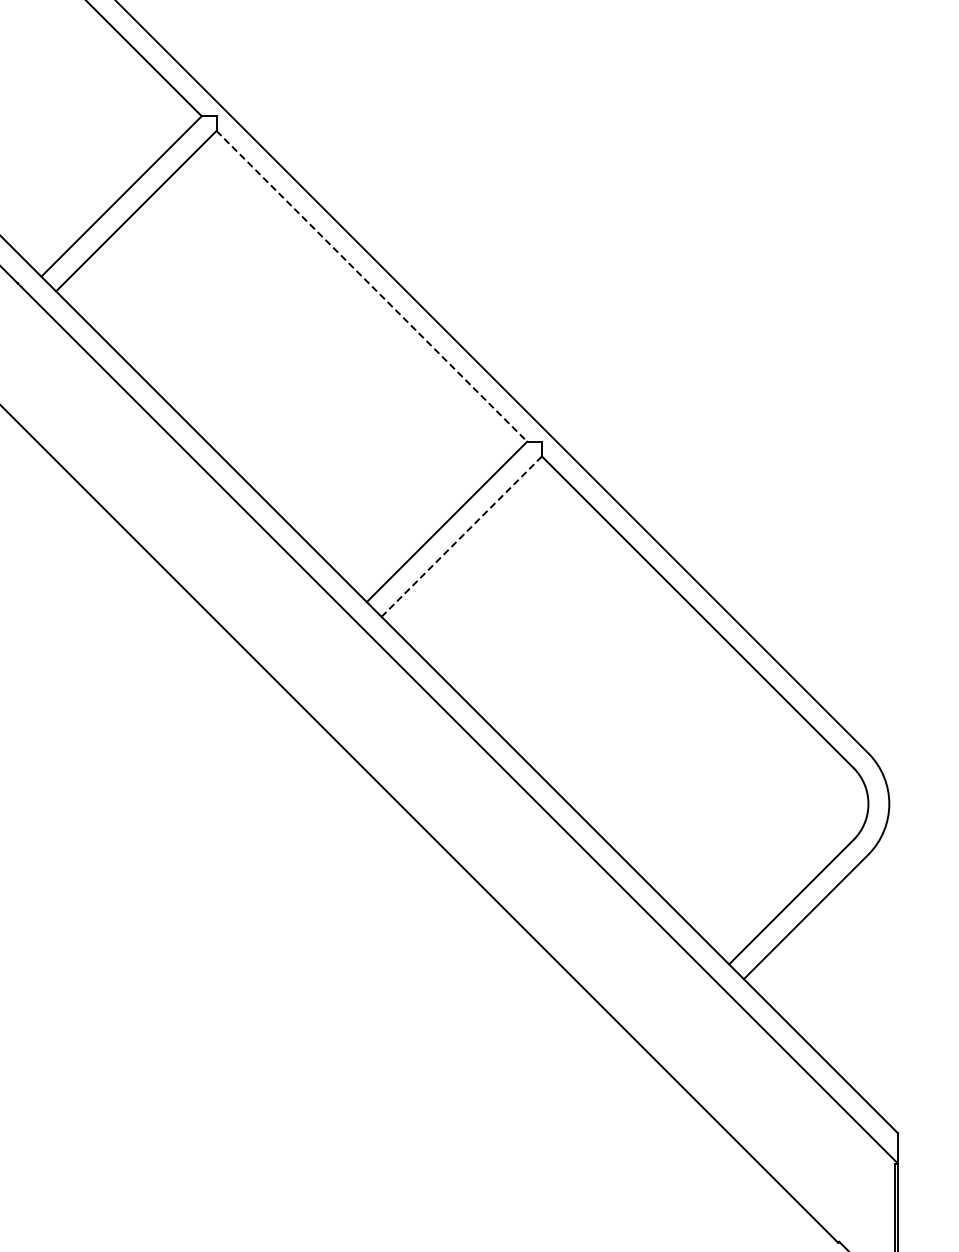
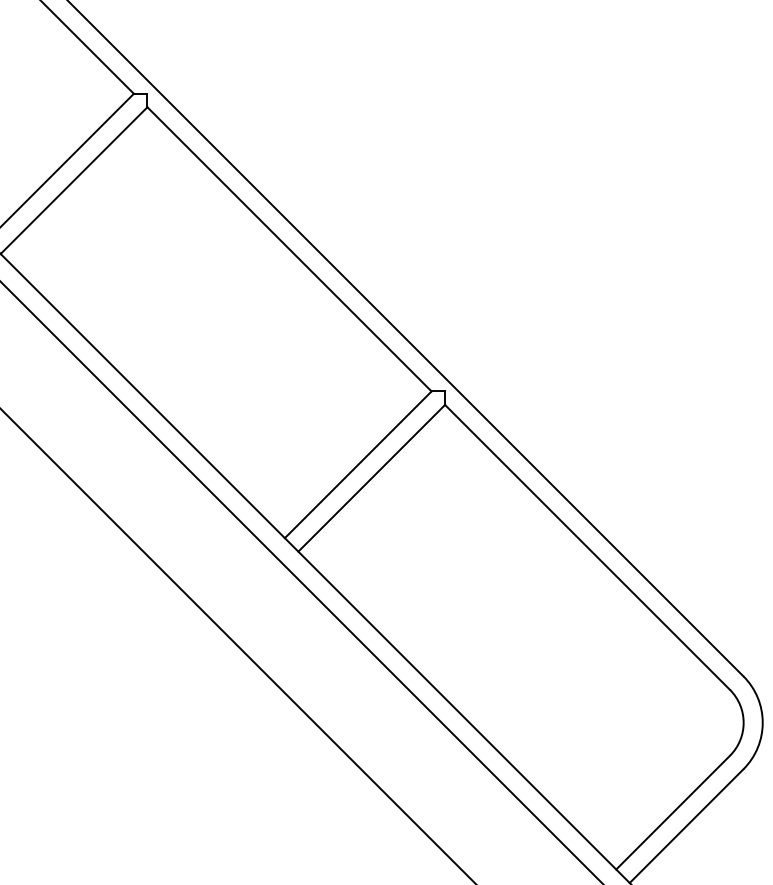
line: (371, 286) -> (289, 249), dashed -> solid
line: (461, 536) -> (371, 478), dashed -> solid

